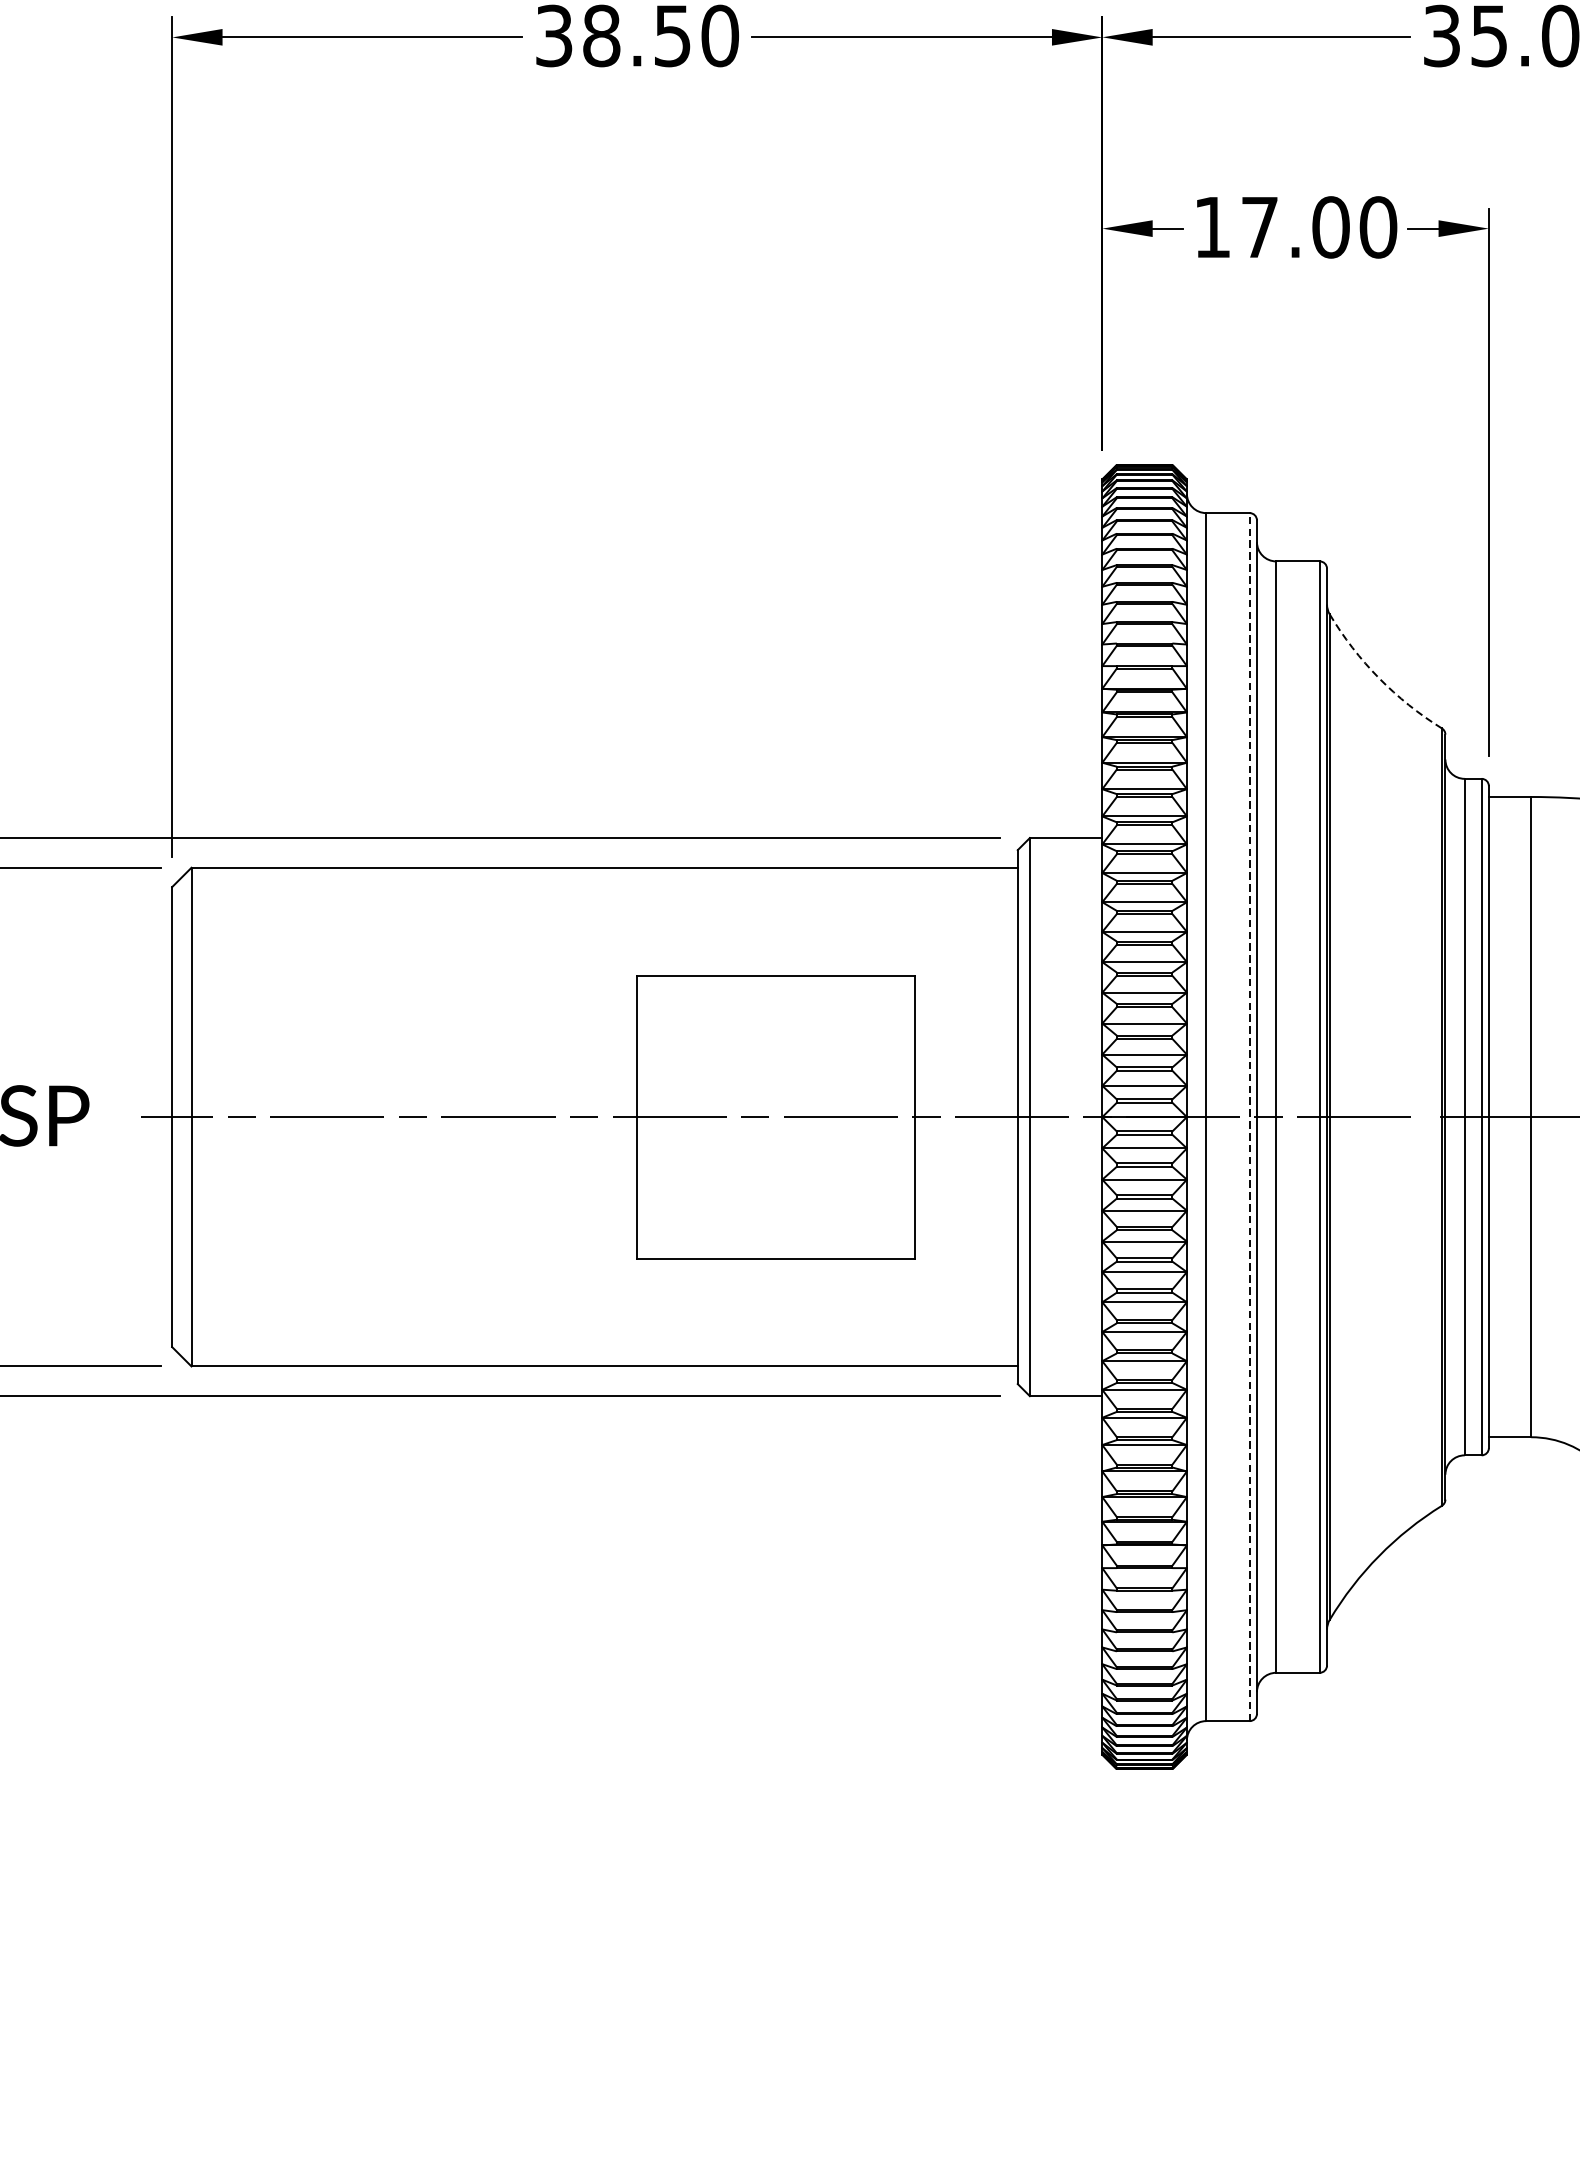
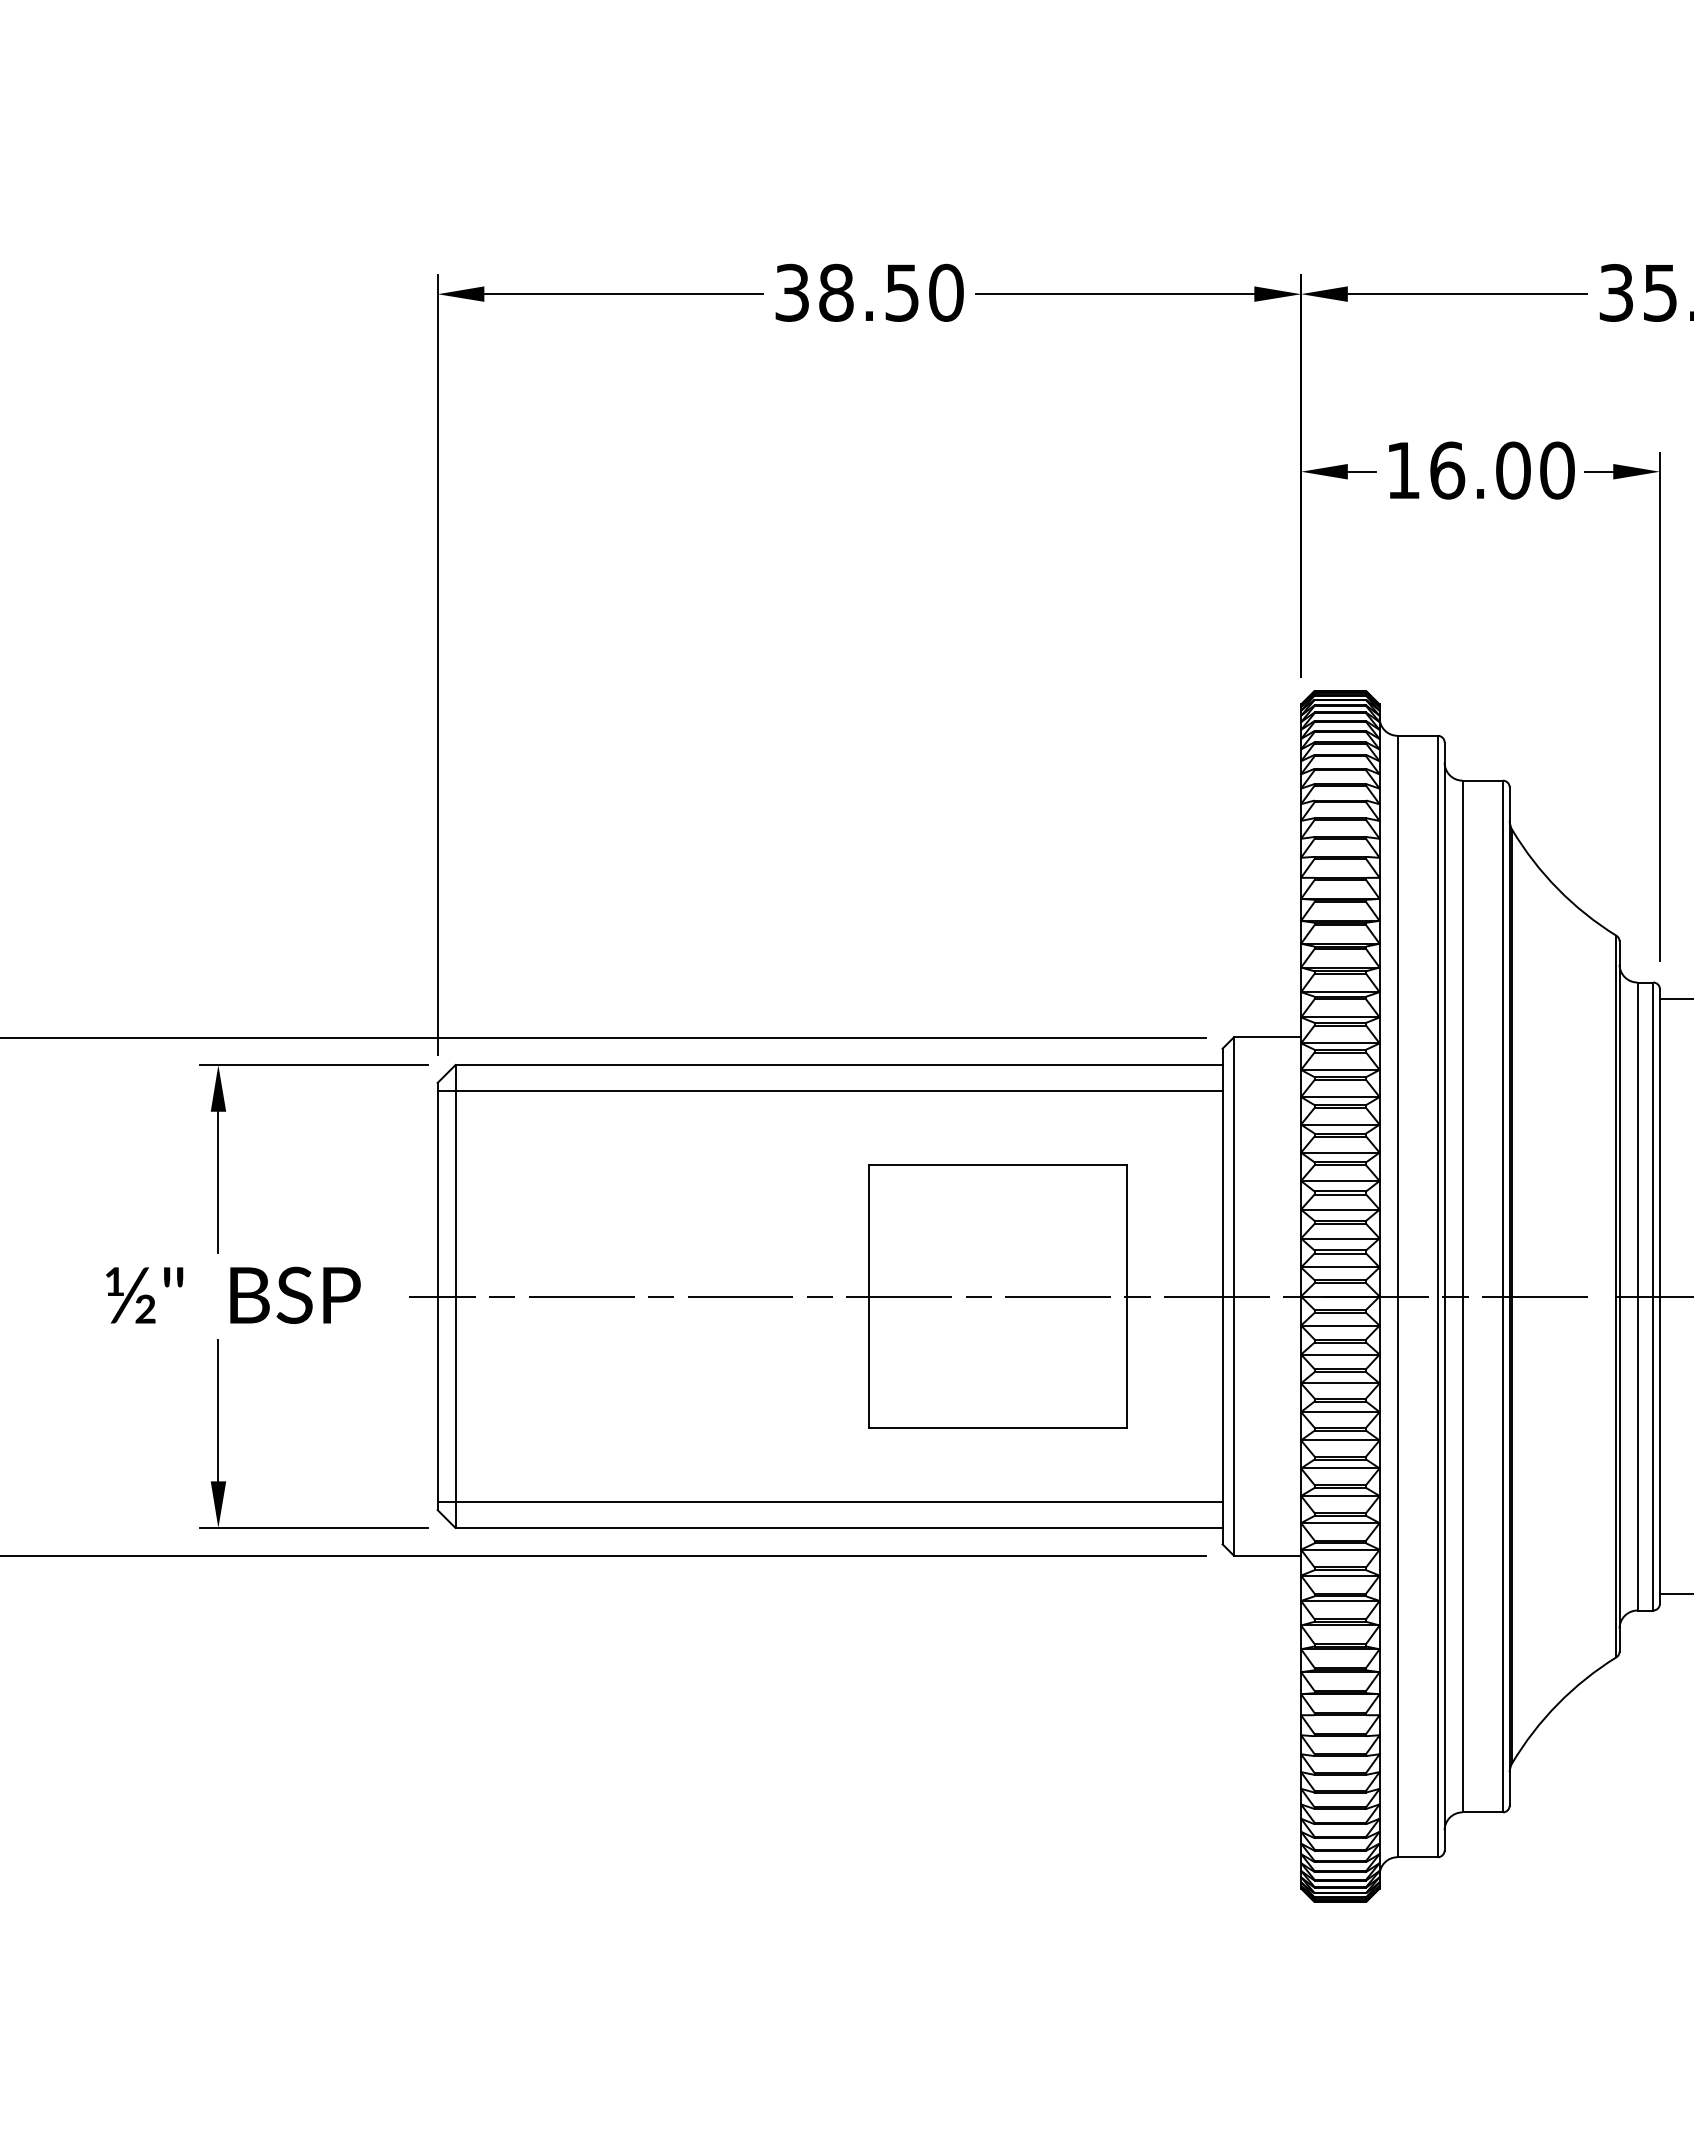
text: (1260, 227) -> (1447, 470), 17.00 -> 16.00
arc: (1378, 678) -> (1557, 889), dashed -> solid
line: (594, 896) -> (829, 1091), added
line: (1249, 1117) -> (1437, 1296), dashed -> solid
line: (594, 1337) -> (829, 1501), added

